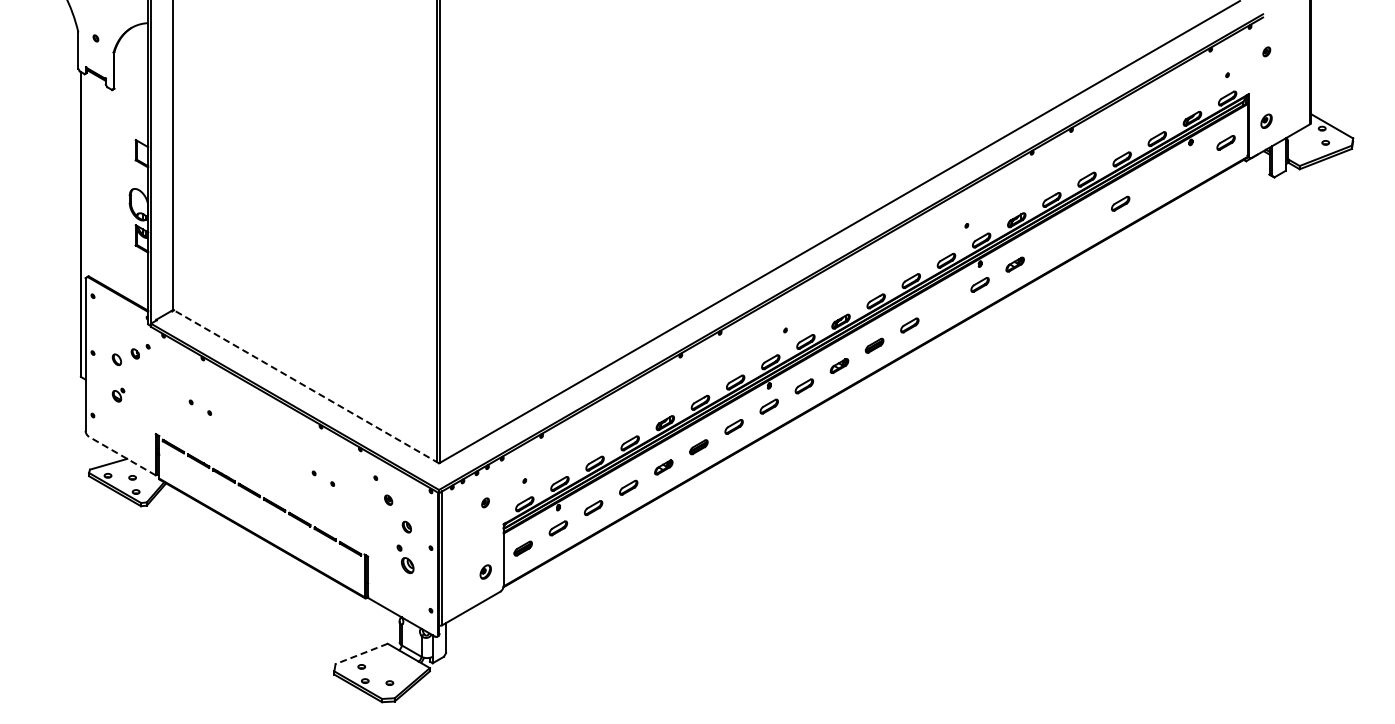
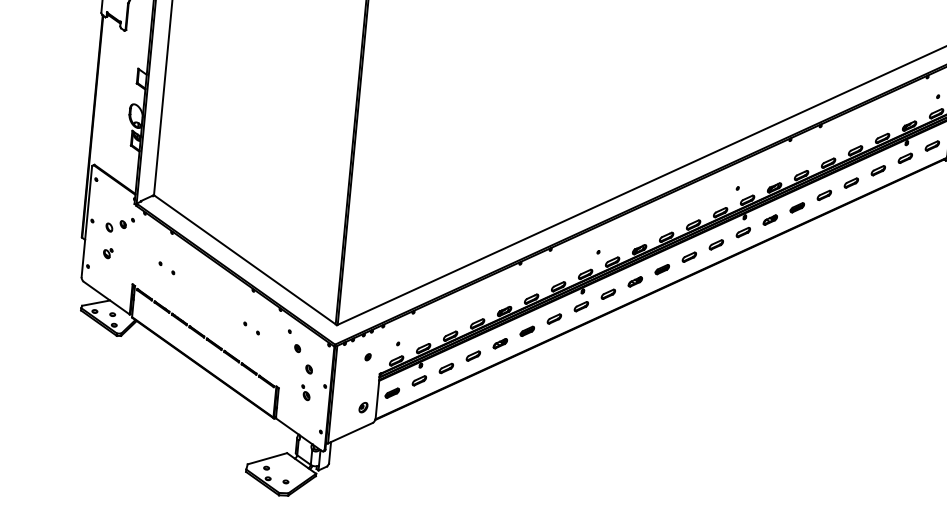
part: (1190, 163) -> (905, 158), added
part: (1155, 183) -> (878, 170), added
part: (1085, 223) -> (824, 194), added
part: (1049, 244) -> (796, 207), added
part: (944, 305) -> (716, 245), added
line: (306, 386) -> (245, 260), dashed -> solid
line: (122, 456) -> (106, 298), dashed -> solid
part: (404, 558) -> (305, 392), size x0.71
line: (361, 654) -> (267, 459), dashed -> solid

